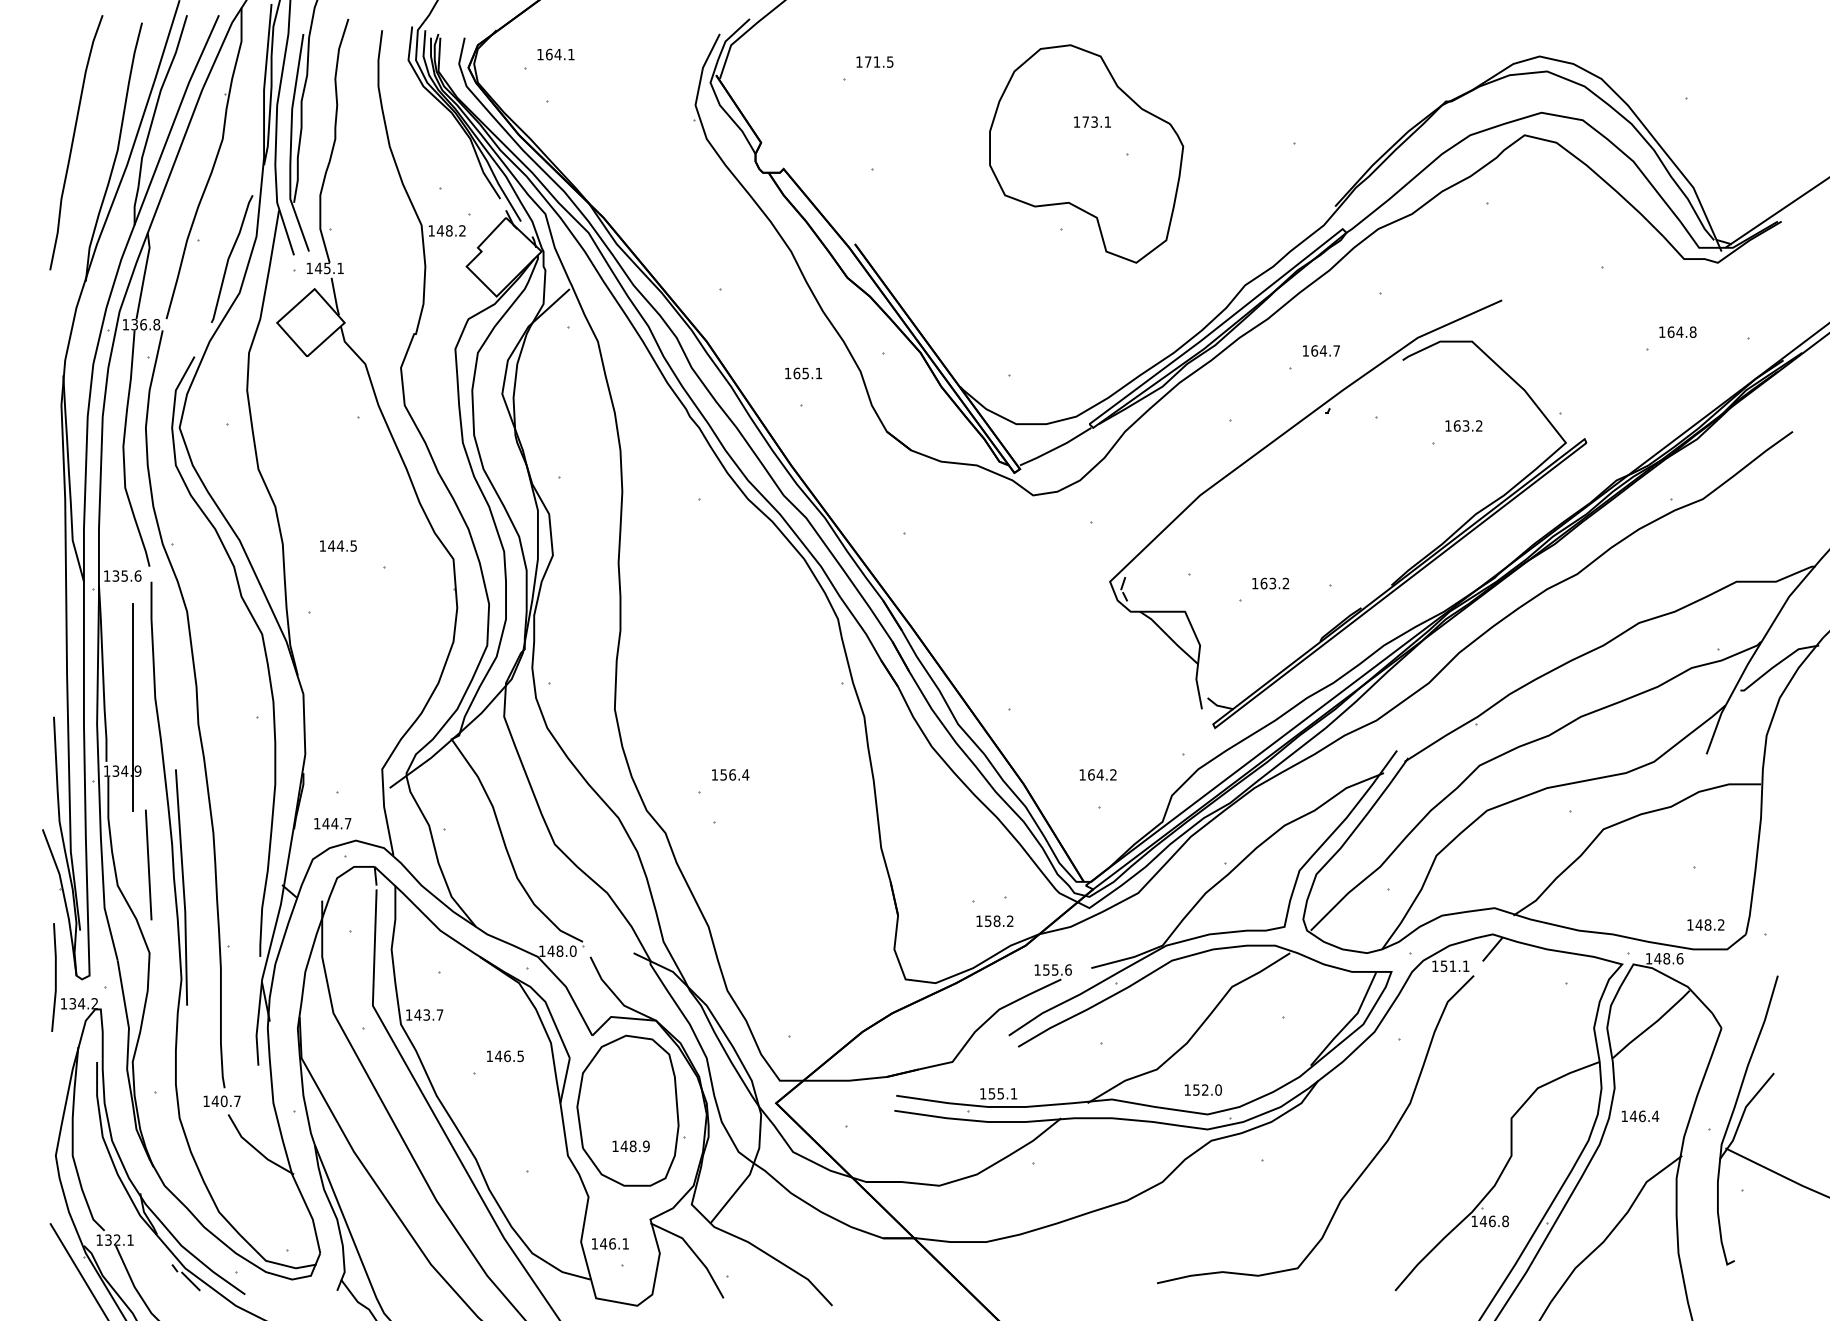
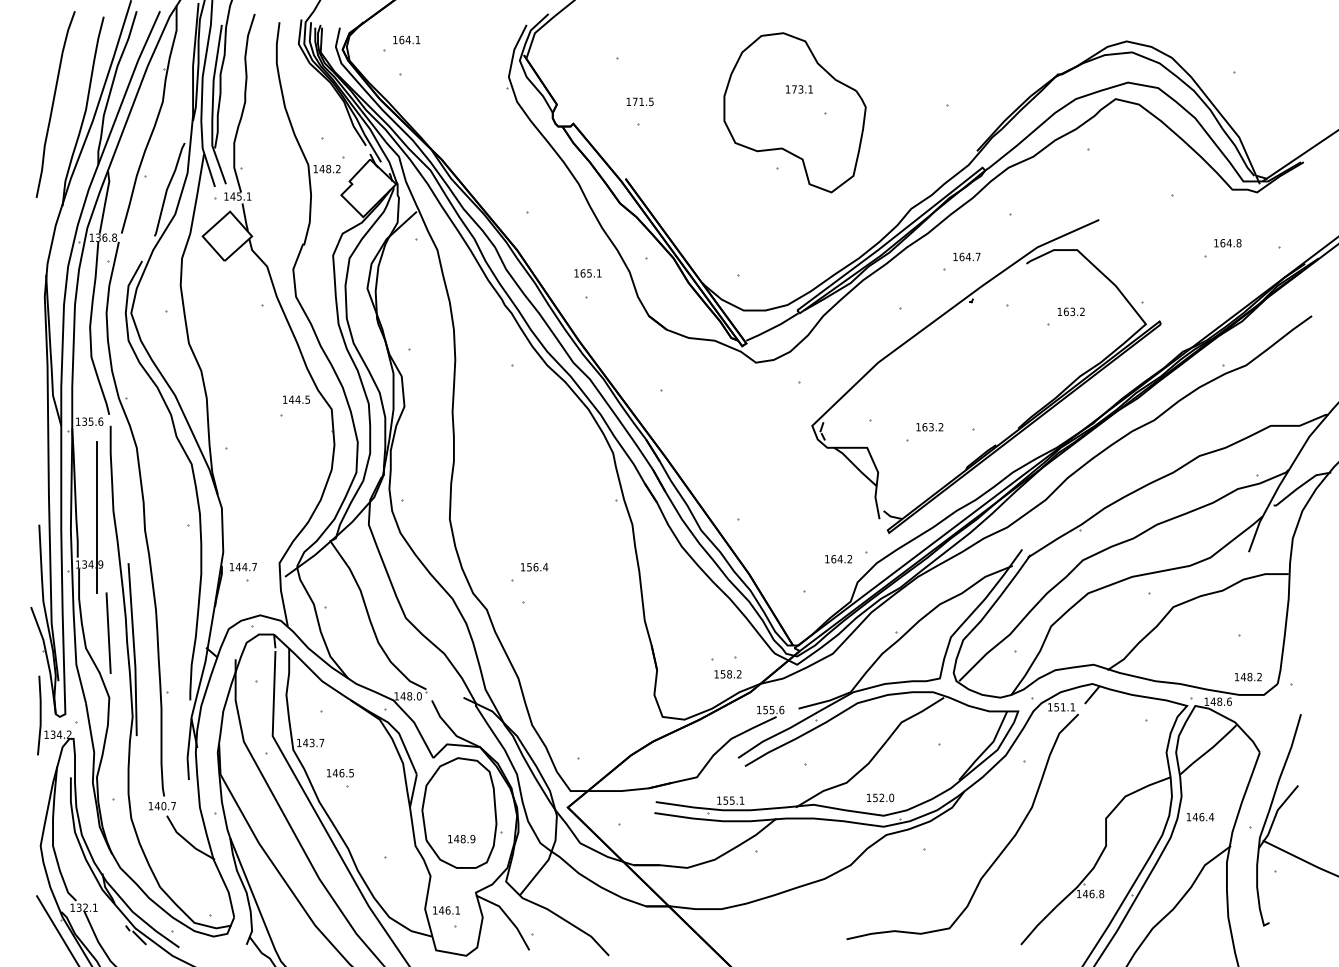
text: (874, 61) -> (639, 101), moved
text: (338, 545) -> (296, 399), moved
text: (1097, 774) -> (838, 558), moved
text: (332, 823) -> (243, 566), moved
text: (505, 1056) -> (340, 773), moved

